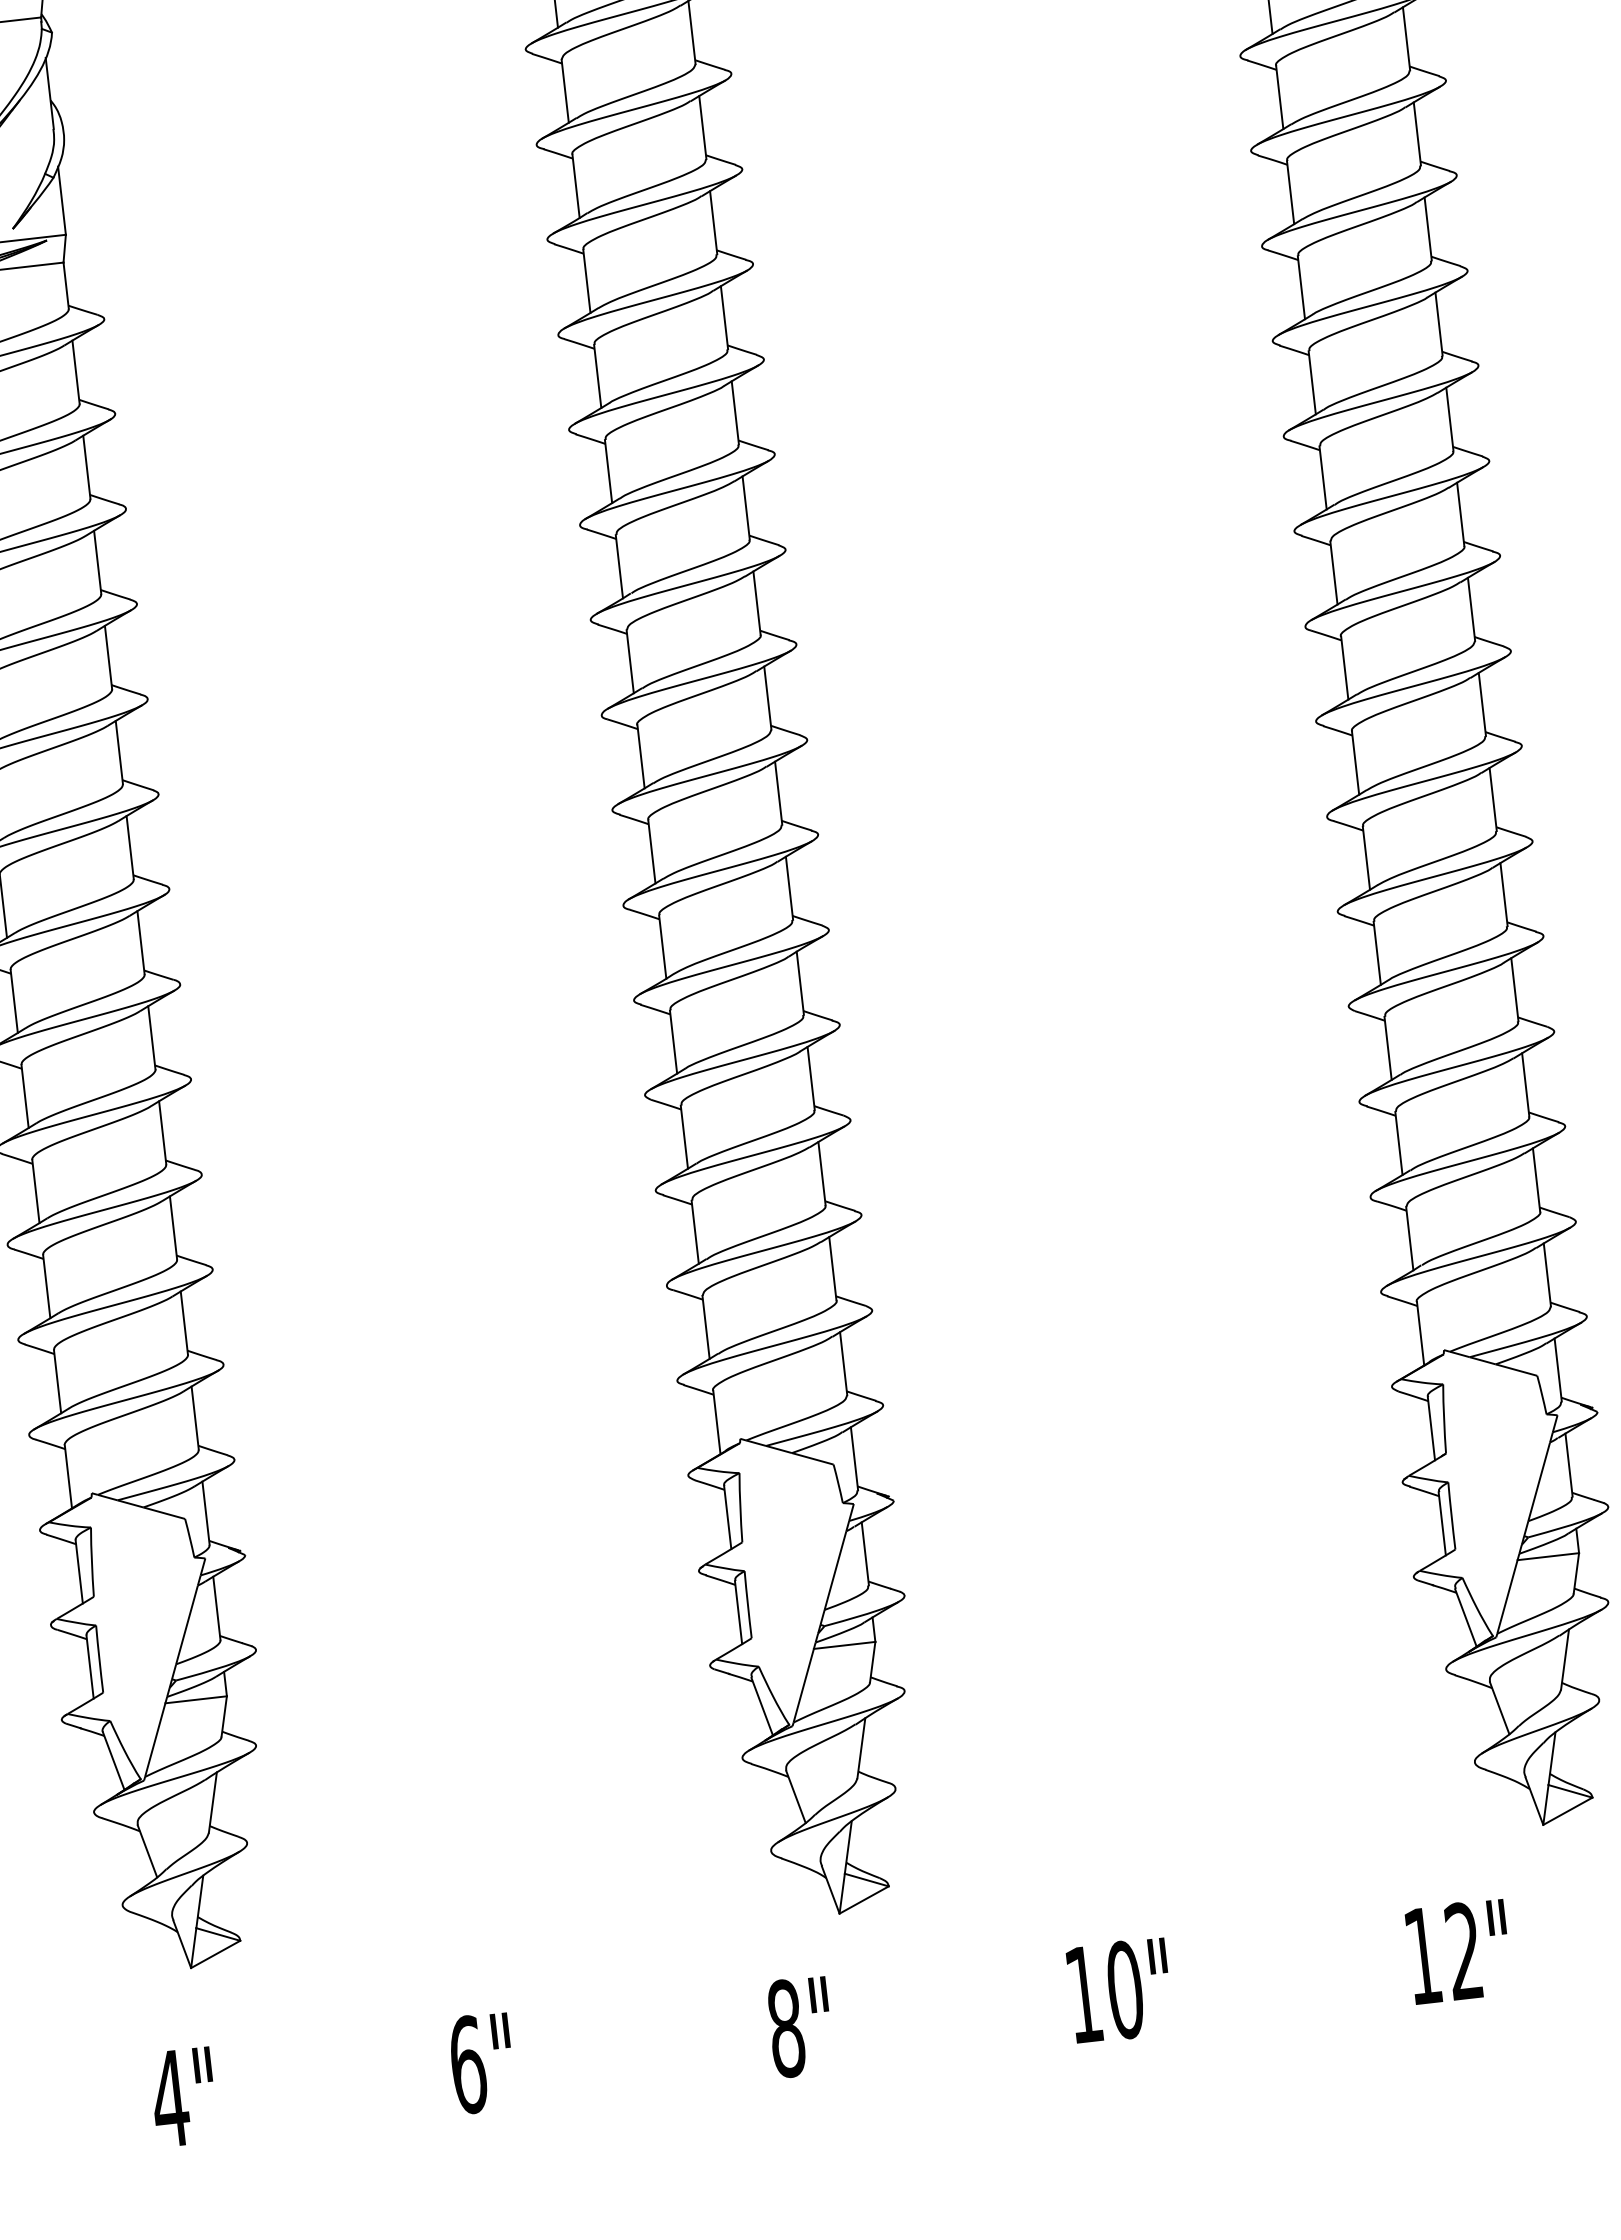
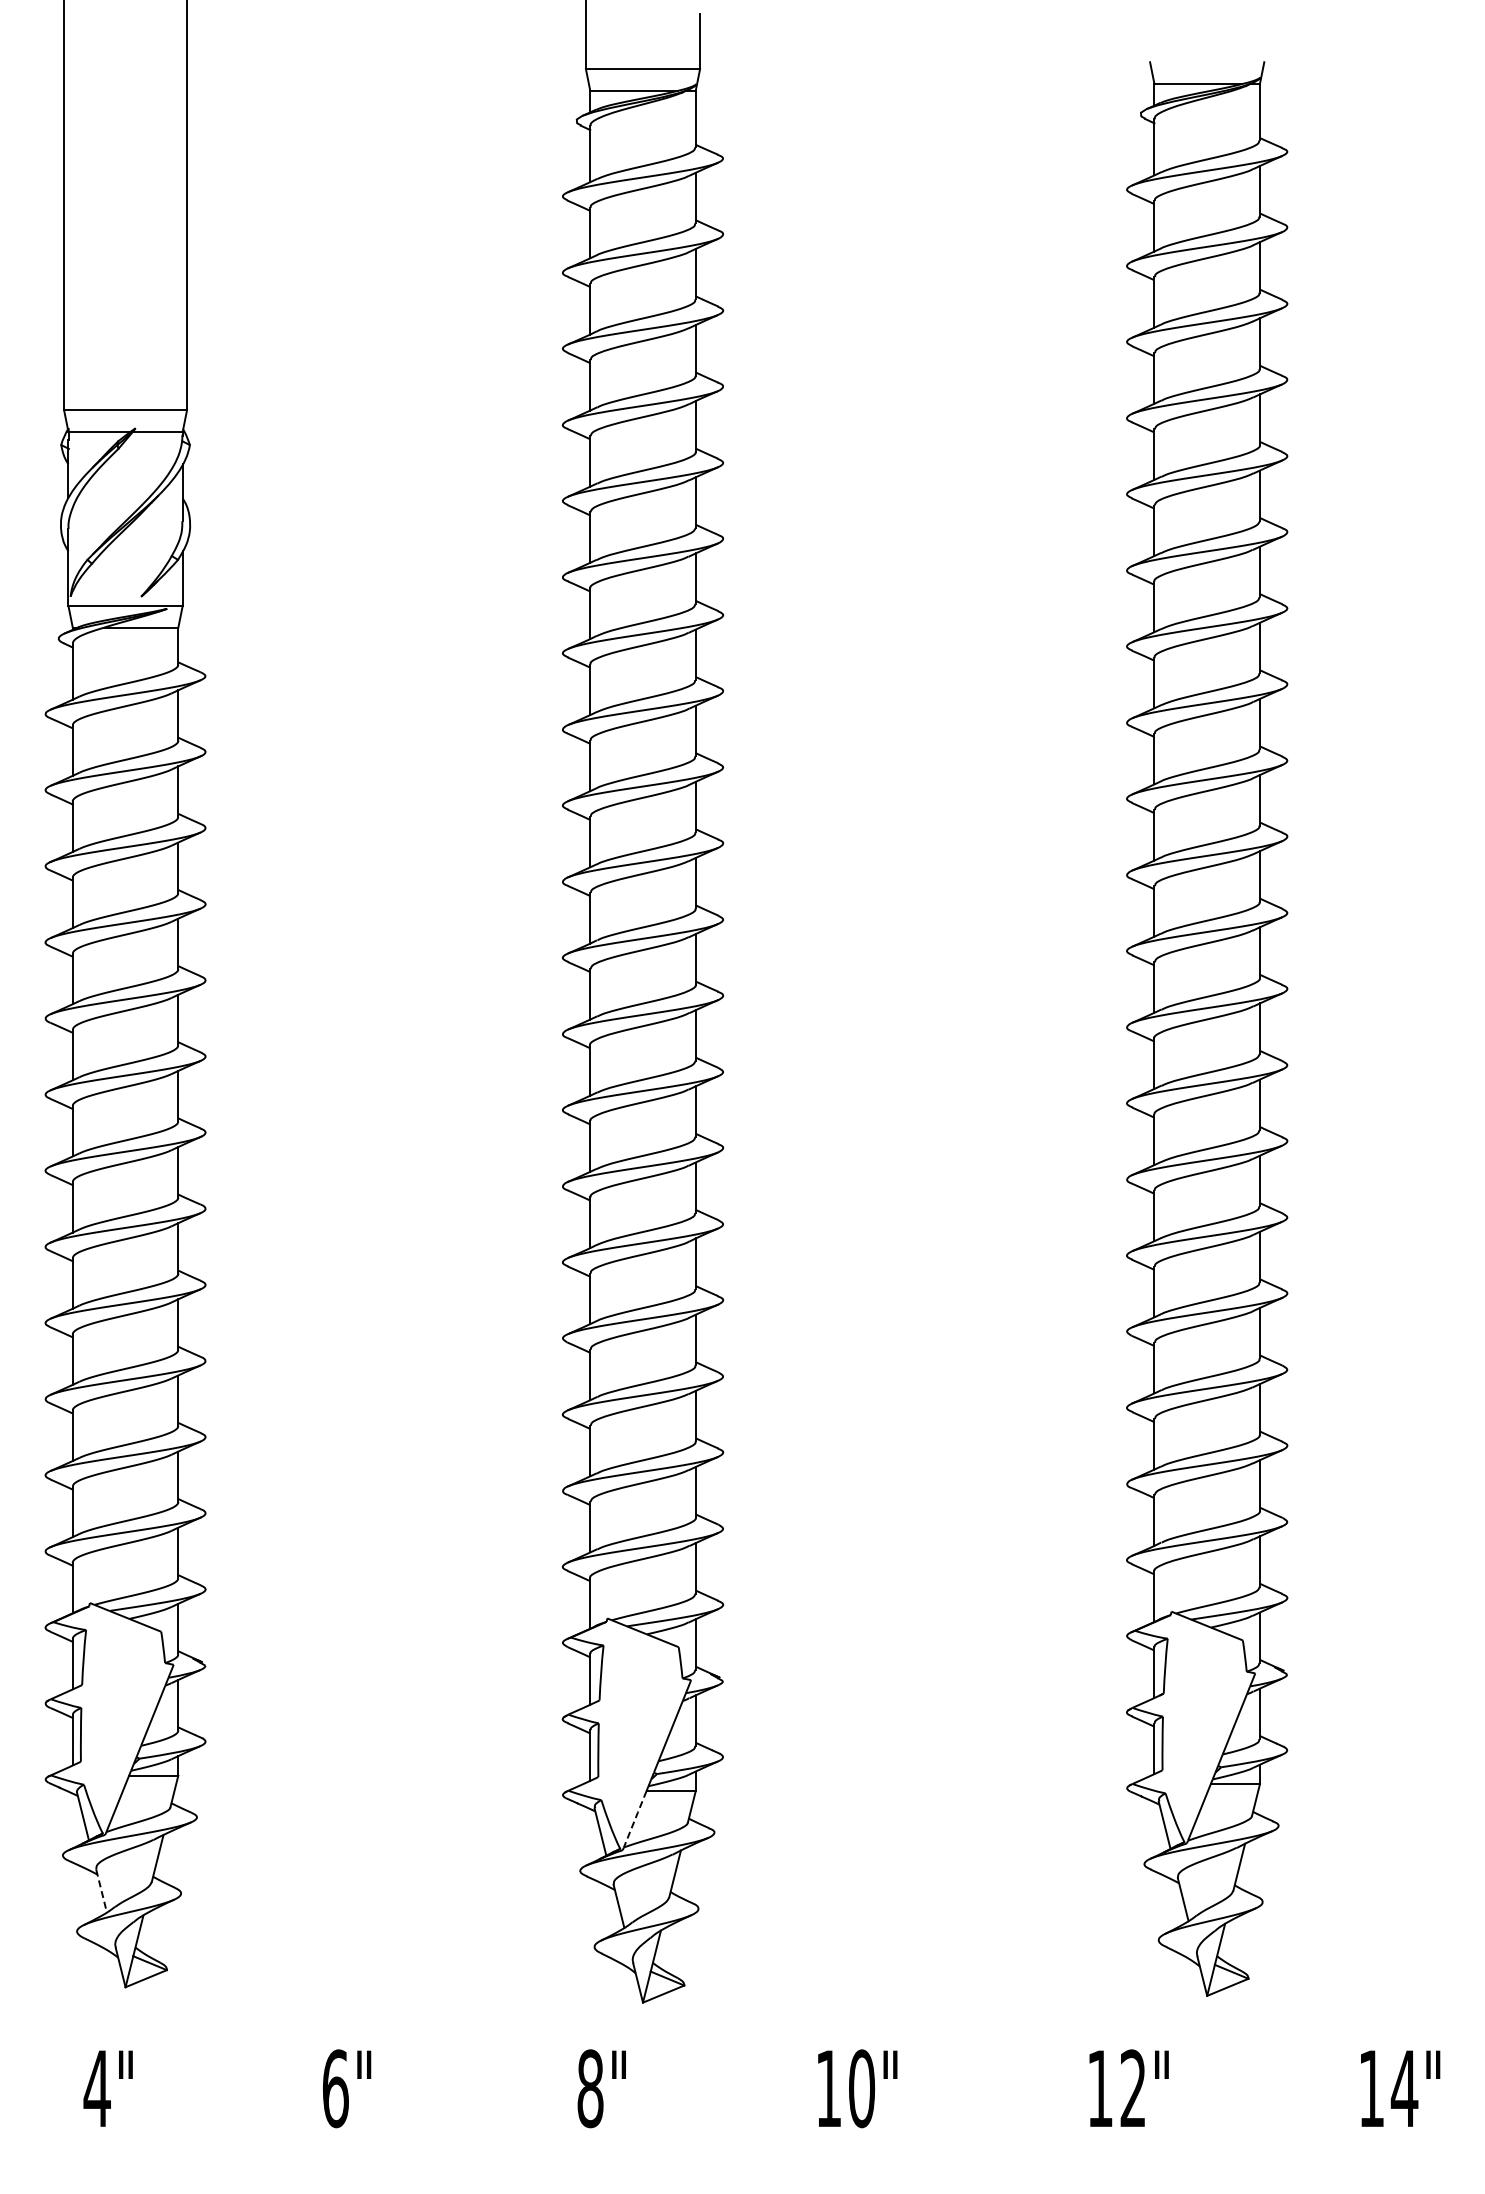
line: (804, 1685) -> (635, 1819), solid -> dashed
line: (147, 1851) -> (101, 1891), solid -> dashed

